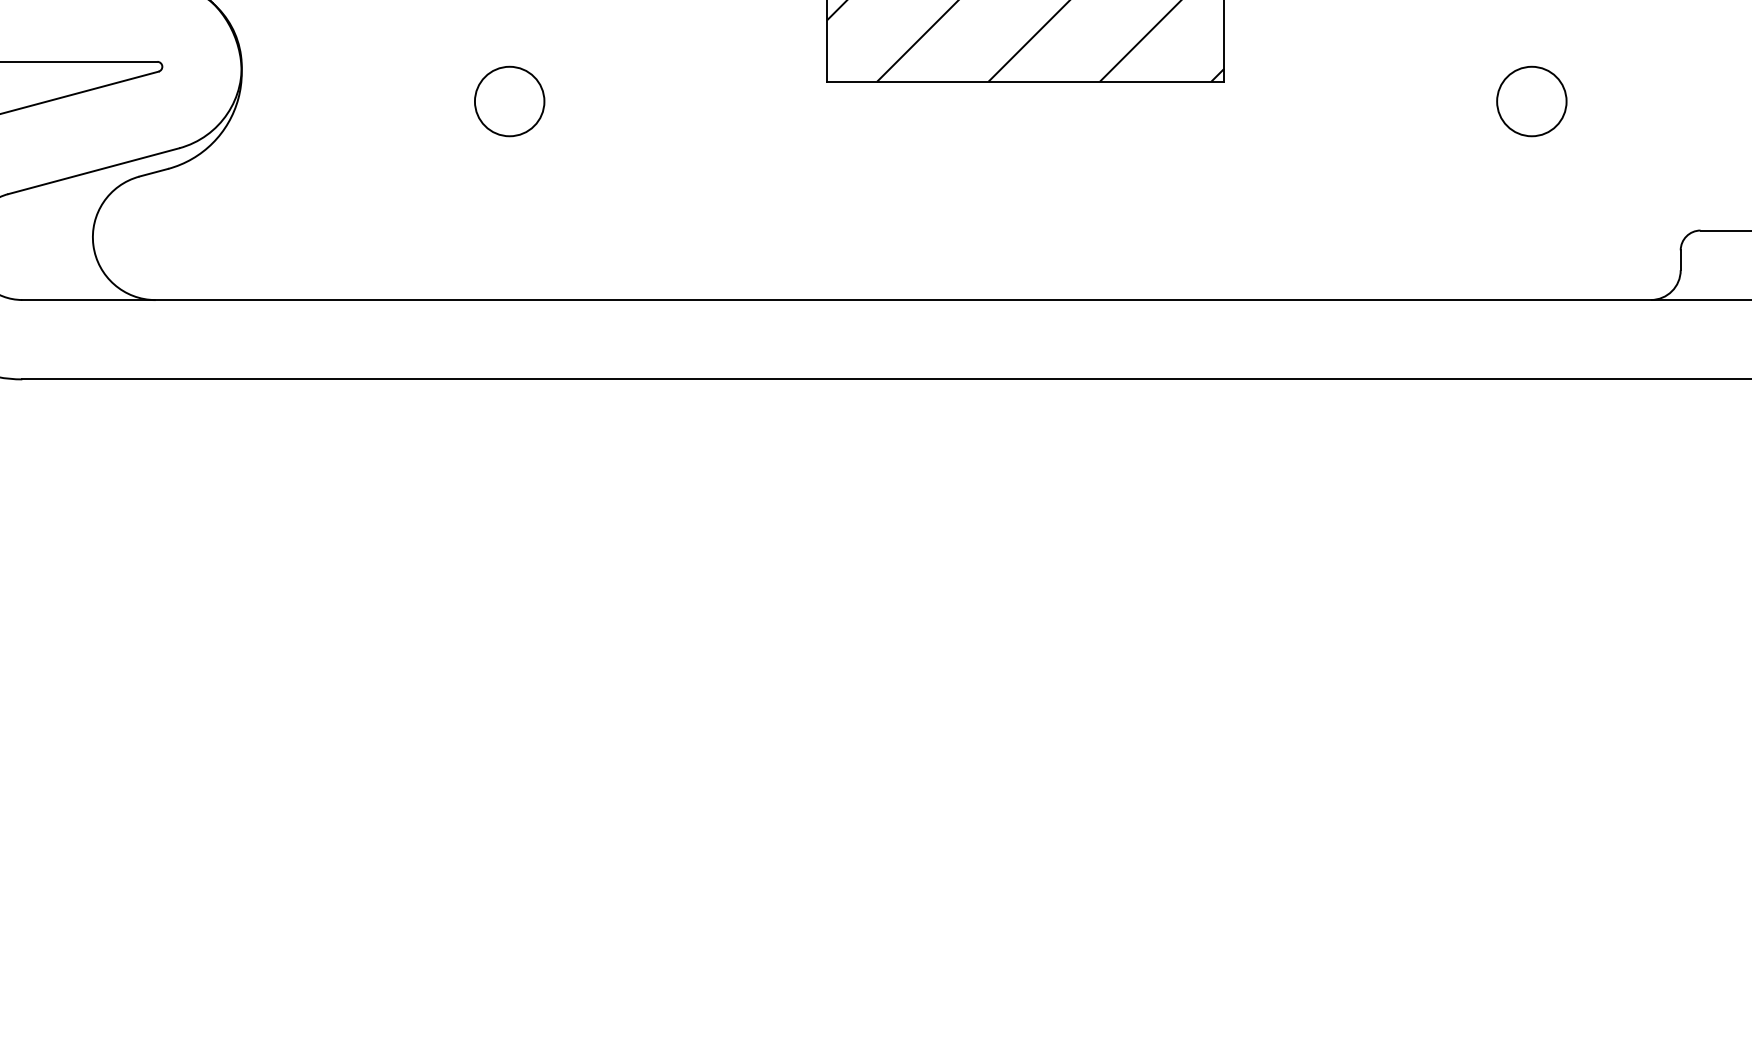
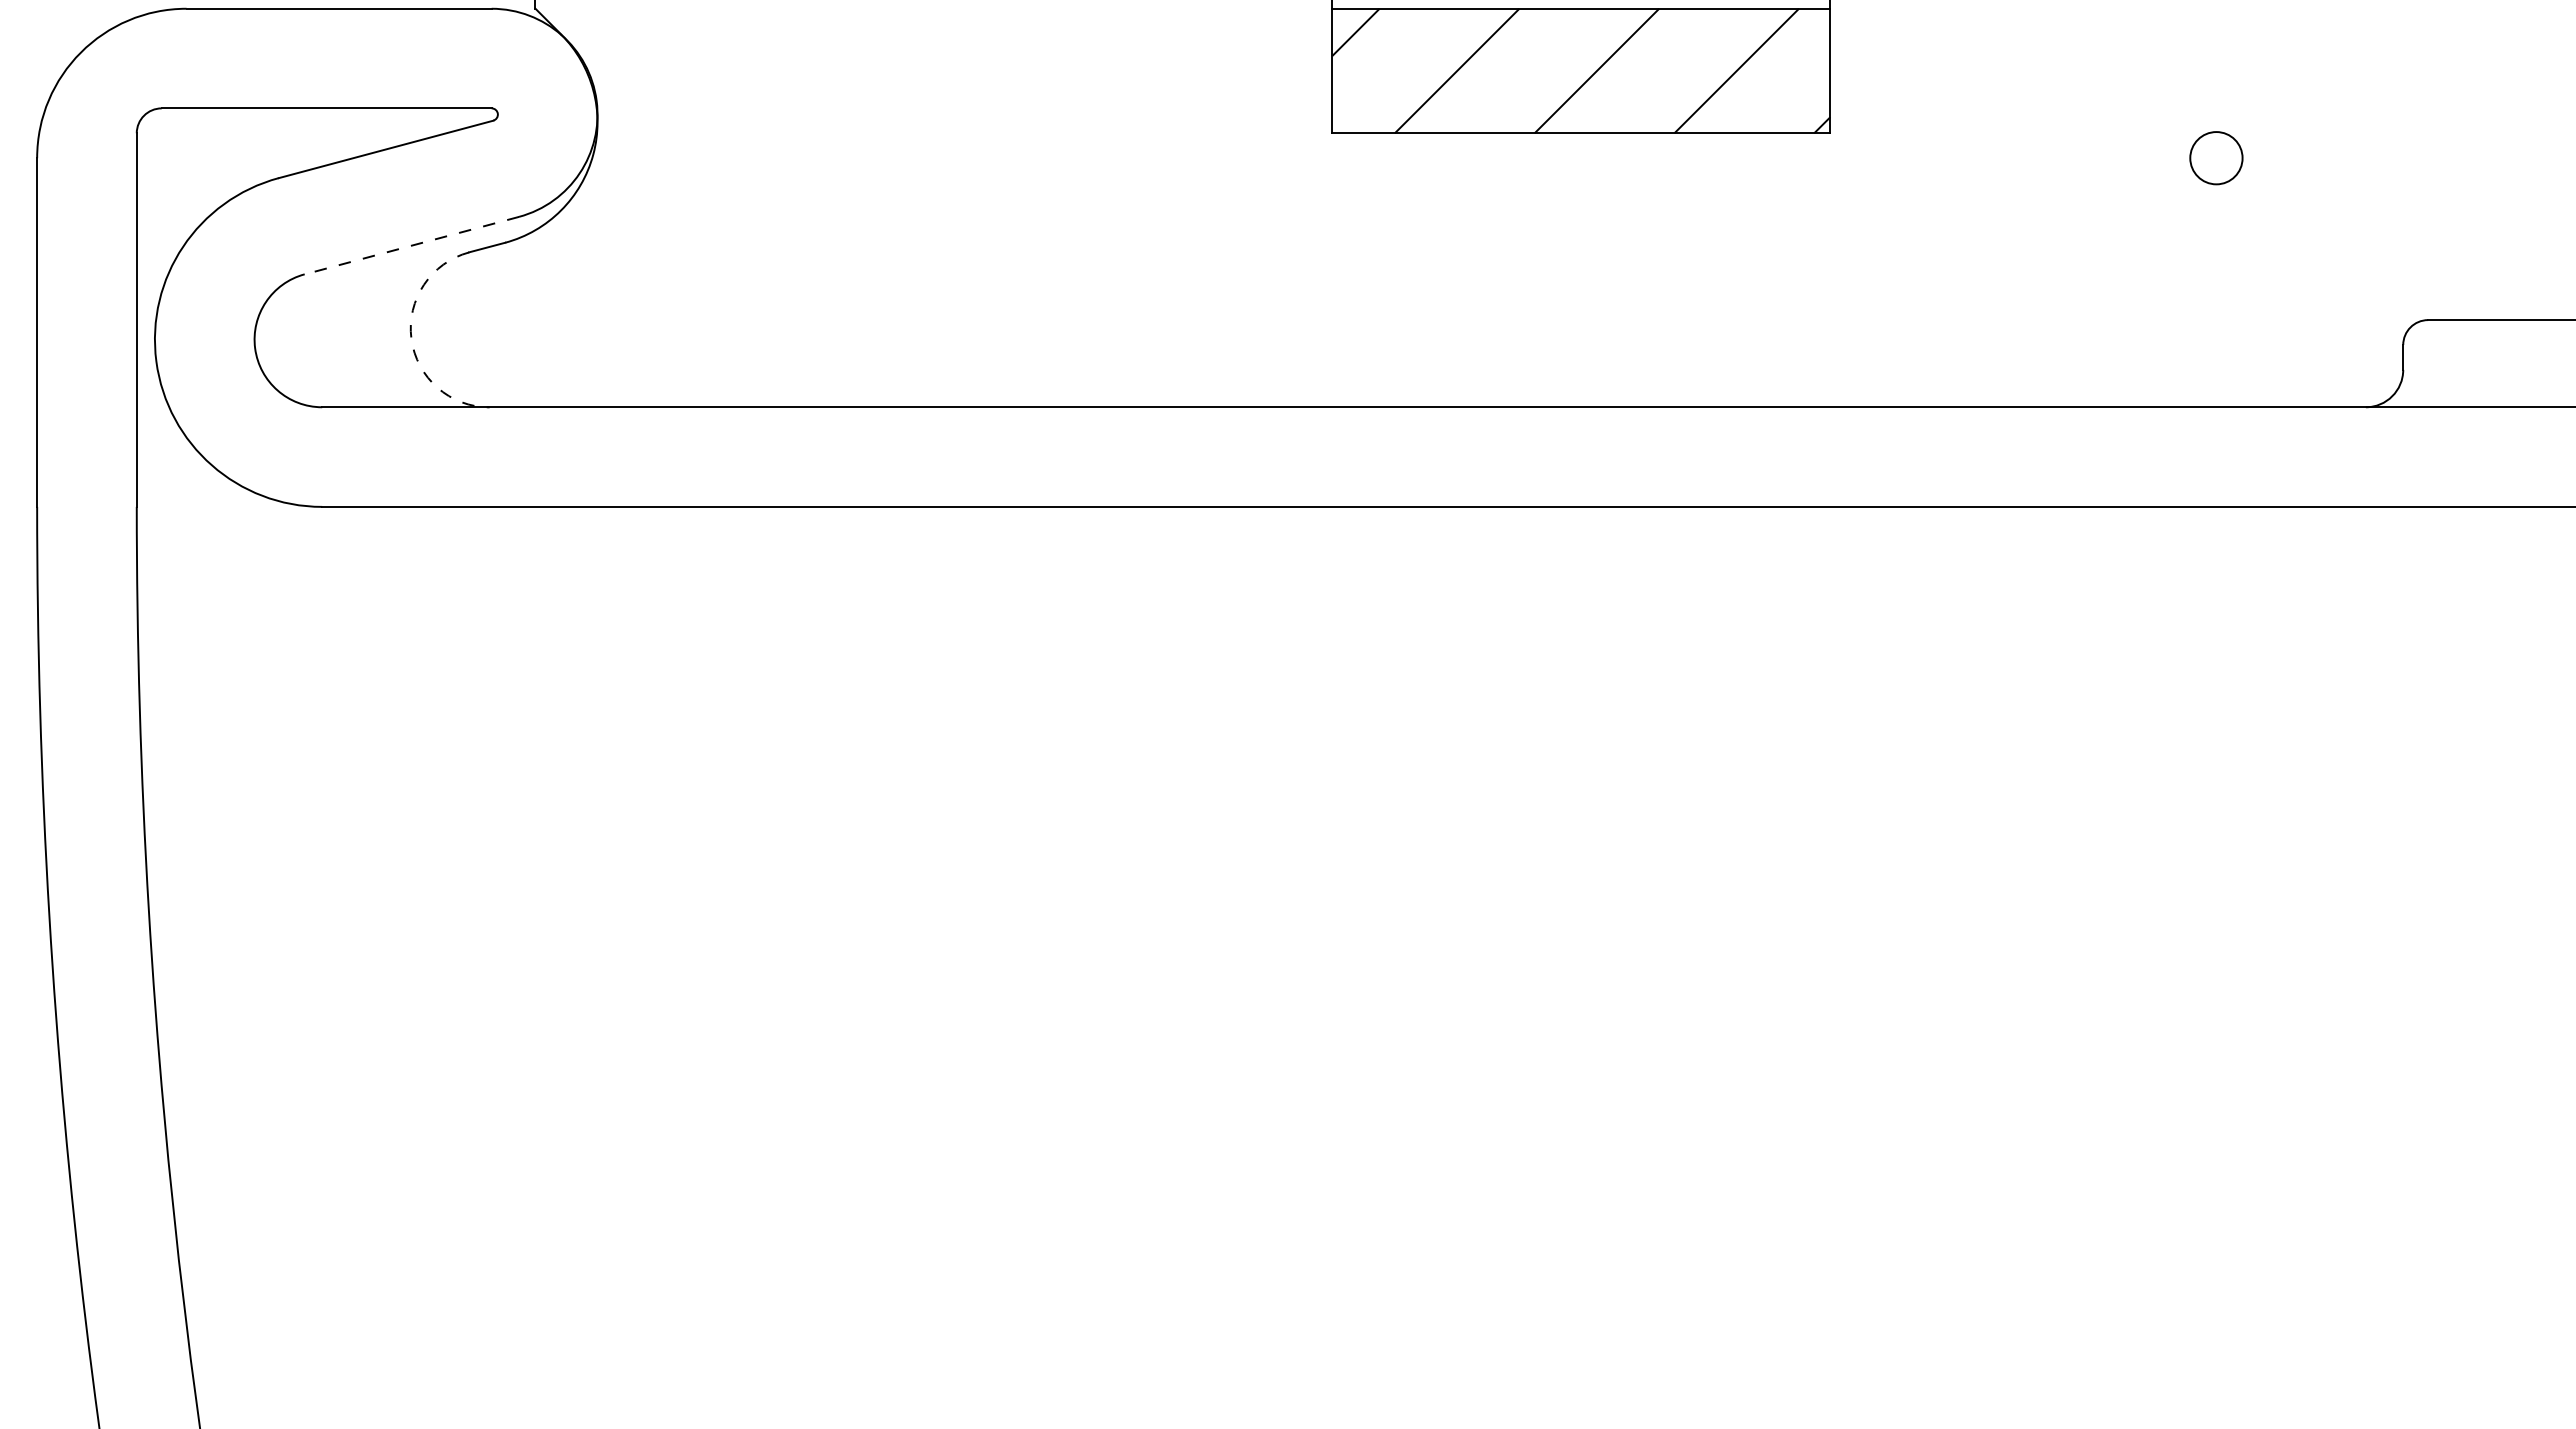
circle: (509, 100) -> (933, 157), removed
circle: (1531, 100) -> (2216, 157), size x0.6
line: (93, 171) -> (411, 245), solid -> dashed
arc: (93, 245) -> (411, 338), solid -> dashed

